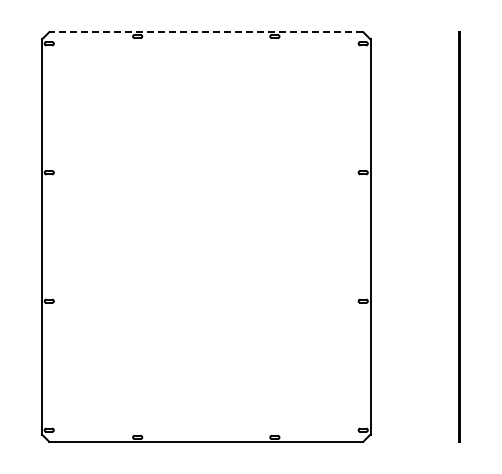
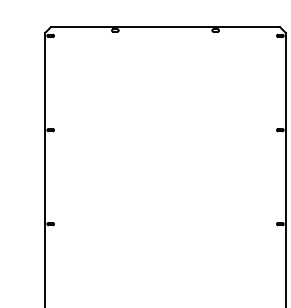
line: (206, 32) -> (165, 27), dashed -> solid

